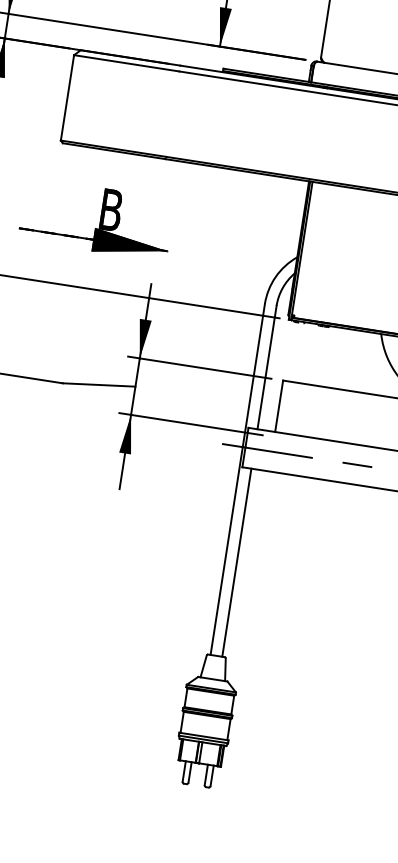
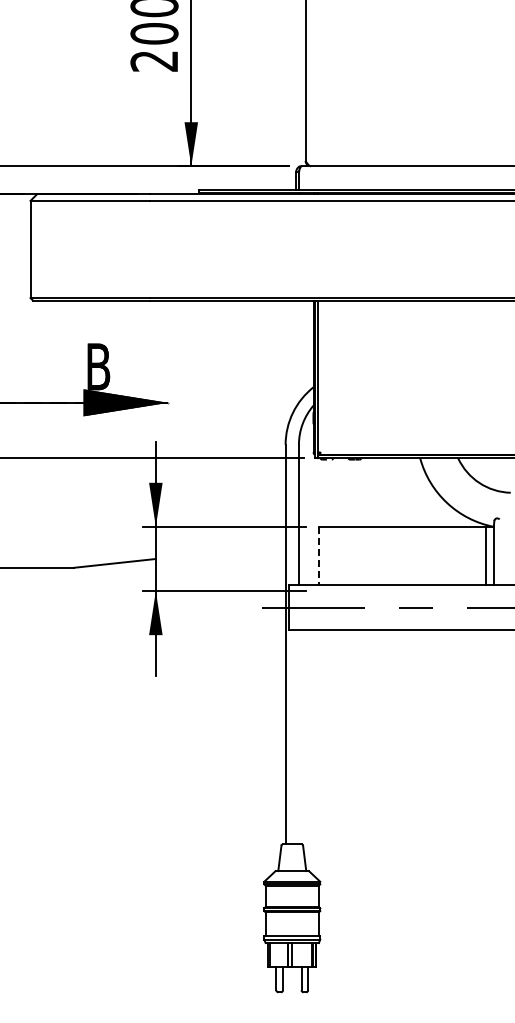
line: (279, 406) -> (319, 556), solid -> dashed
line: (236, 562) -> (298, 737), removed

